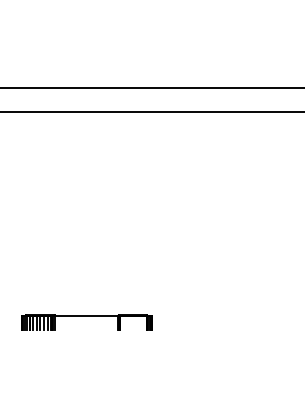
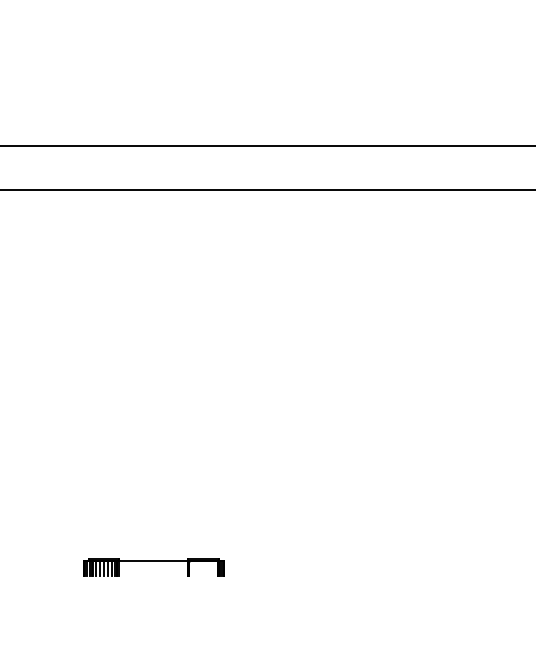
part: (86, 322) -> (153, 567), size x0.6

